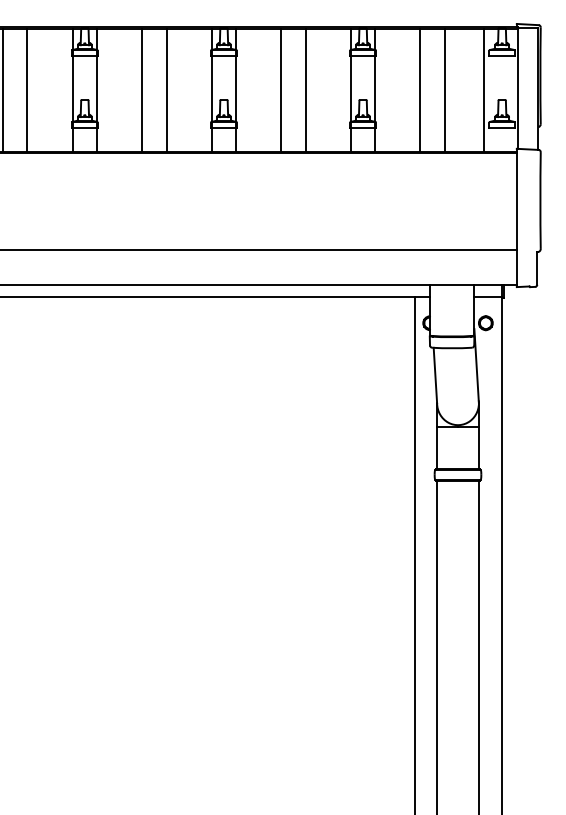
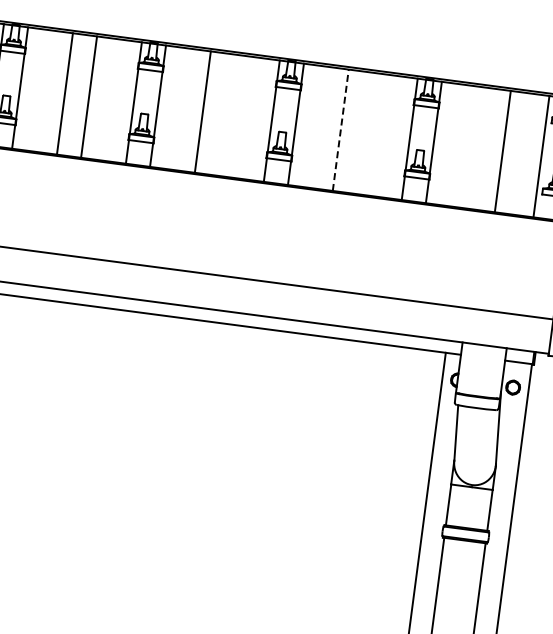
line: (166, 90) -> (226, 115), removed
line: (281, 90) -> (340, 130), solid -> dashed
line: (305, 90) -> (364, 133), removed
line: (420, 90) -> (478, 148), removed

